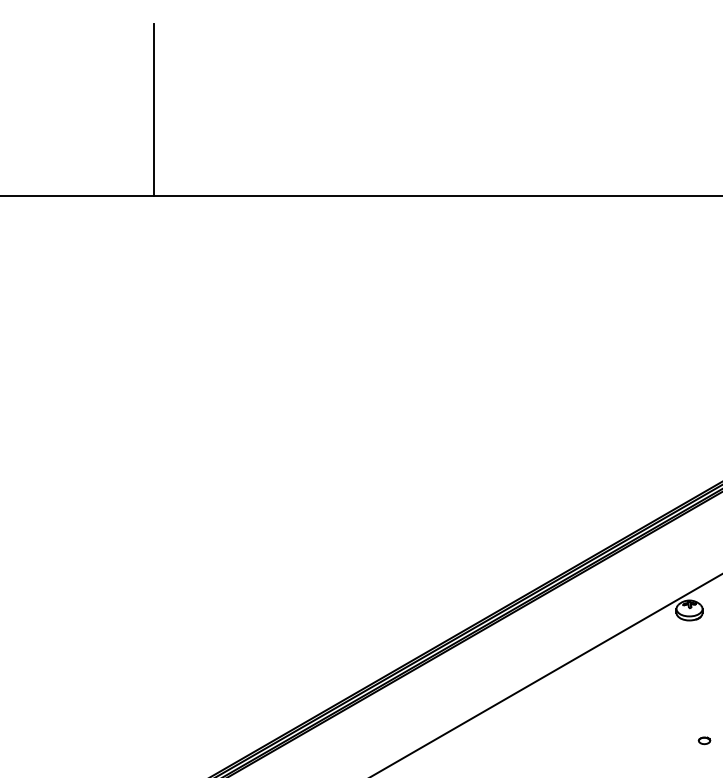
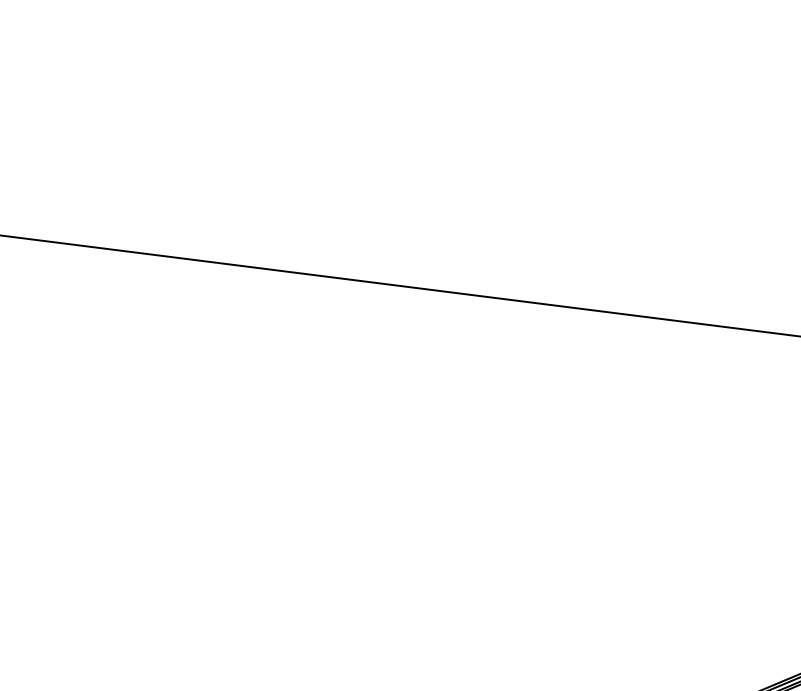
line: (154, 109) -> (245, 168), removed

